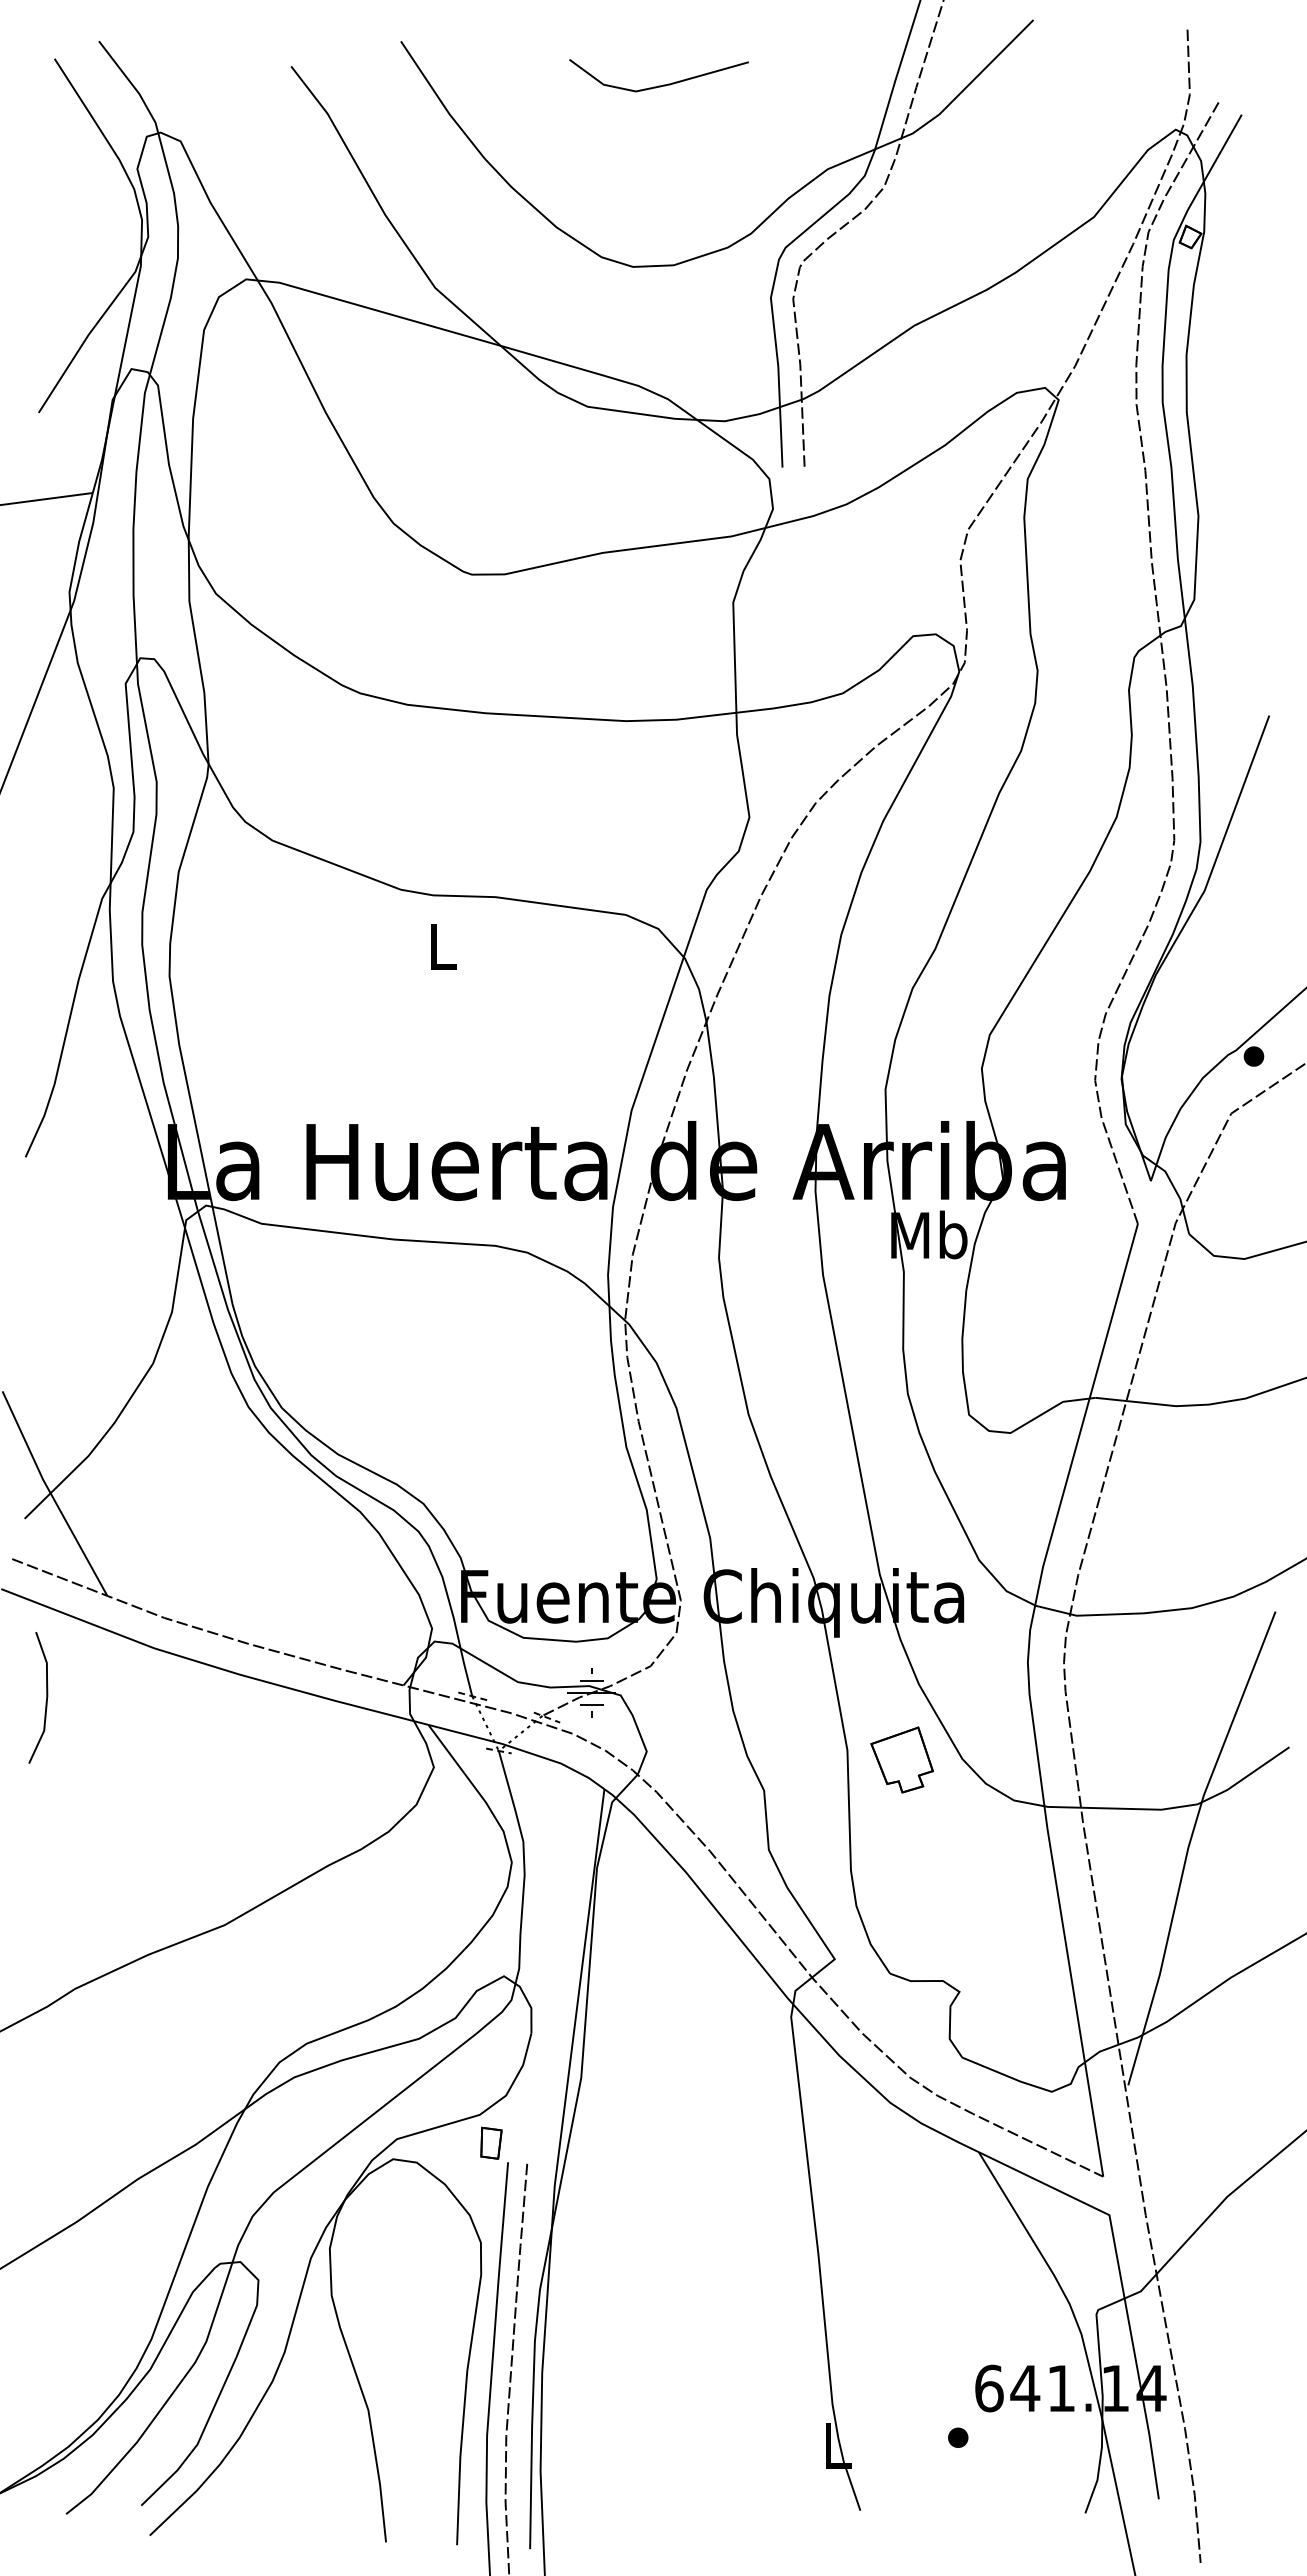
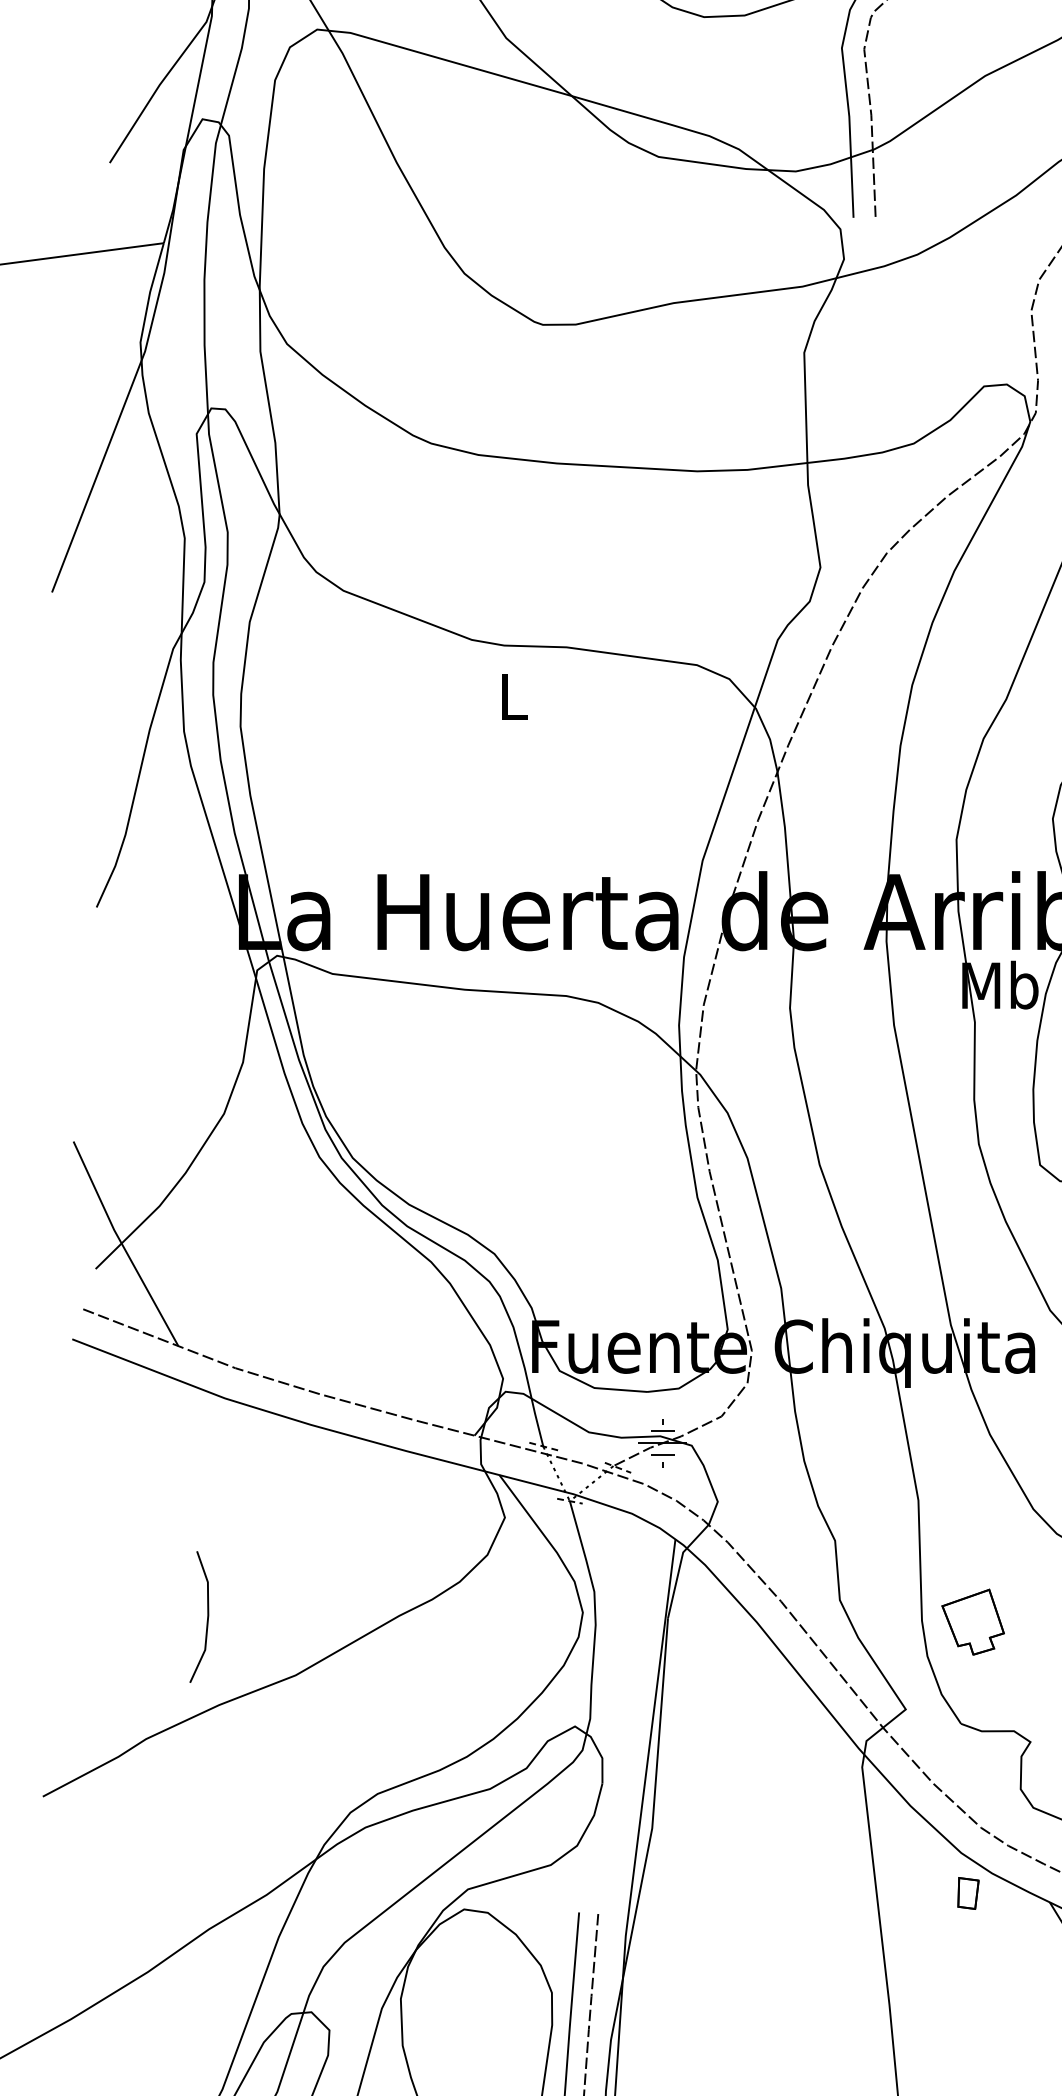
line: (46, 1697) -> (207, 1616), moved
part: (901, 1759) -> (972, 1621), moved
part: (491, 2142) -> (968, 1892), moved

